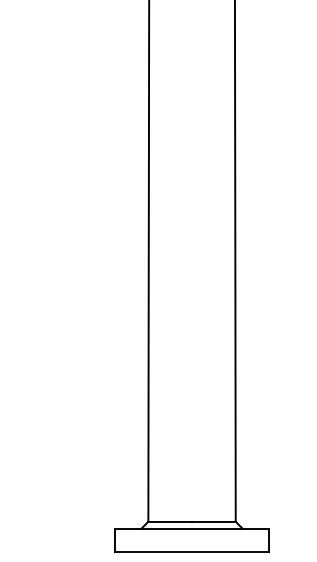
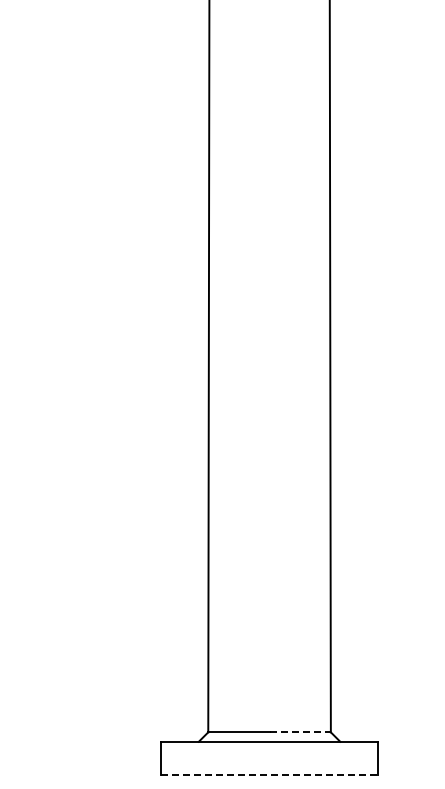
line: (214, 521) -> (300, 732), solid -> dashed
line: (191, 552) -> (269, 775), solid -> dashed

